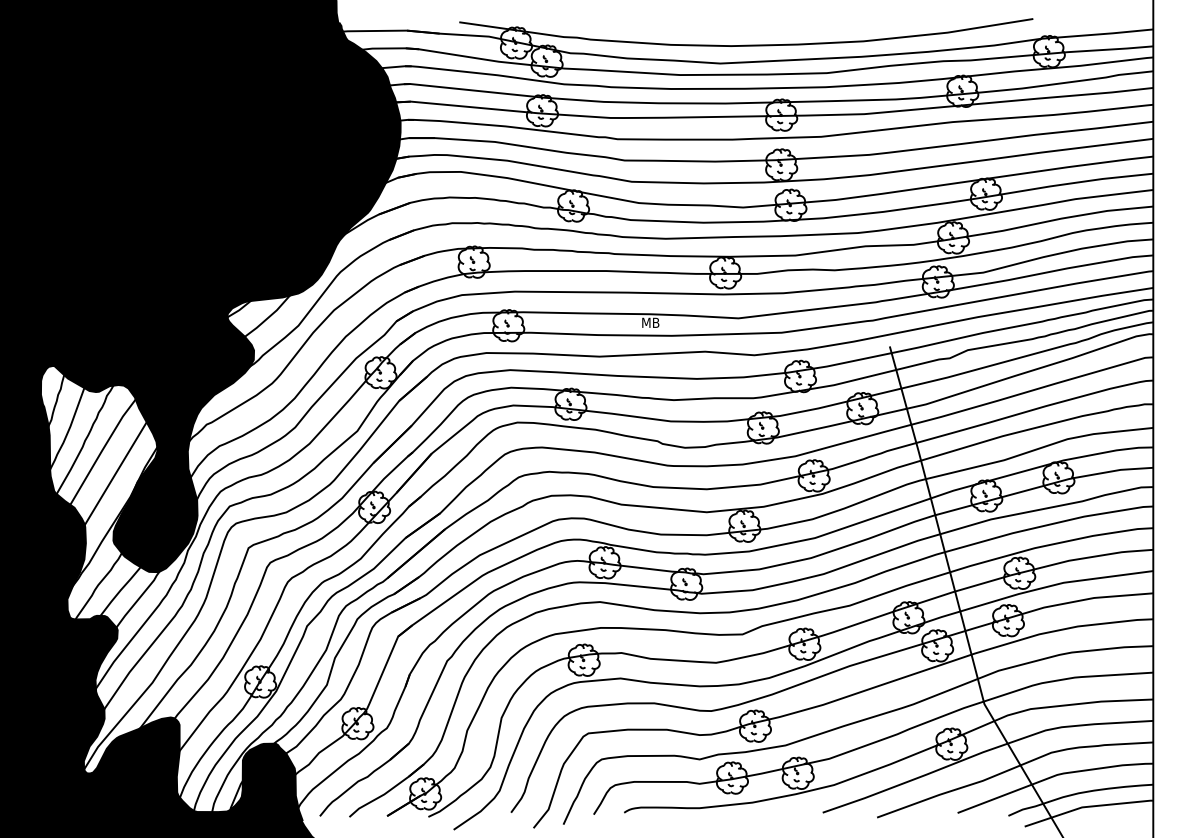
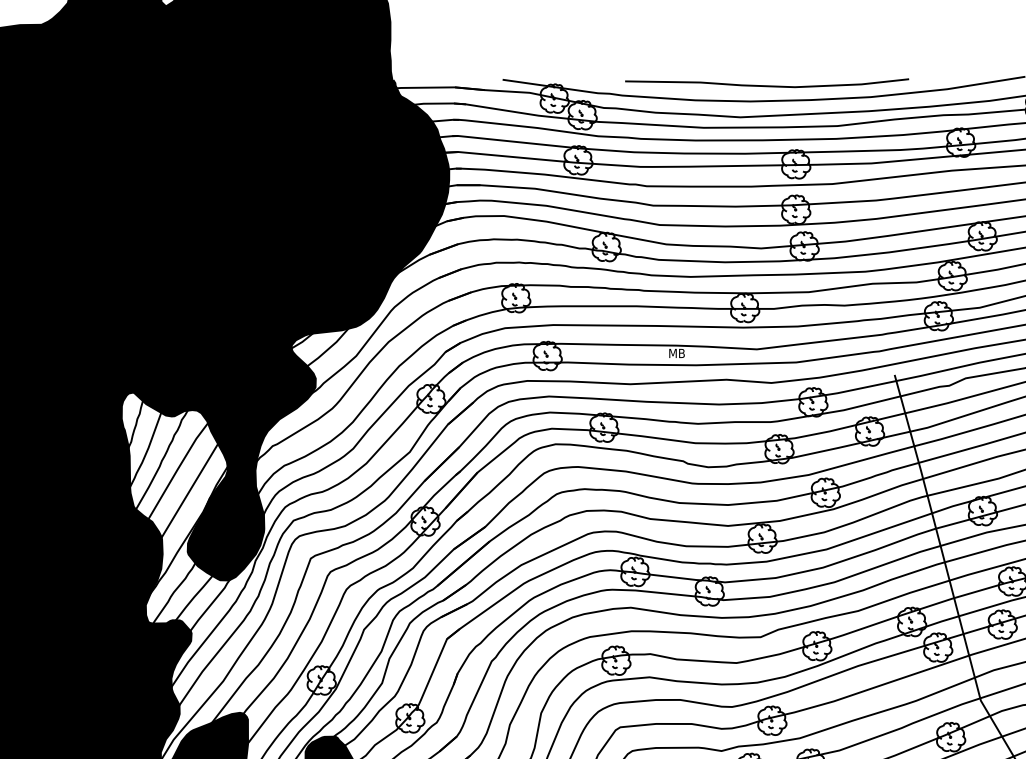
curve: (749, 28) -> (766, 85), added

